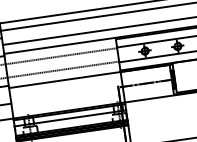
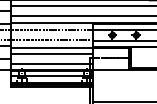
line: (65, 89) -> (51, 54), added
line: (67, 103) -> (51, 64), added

